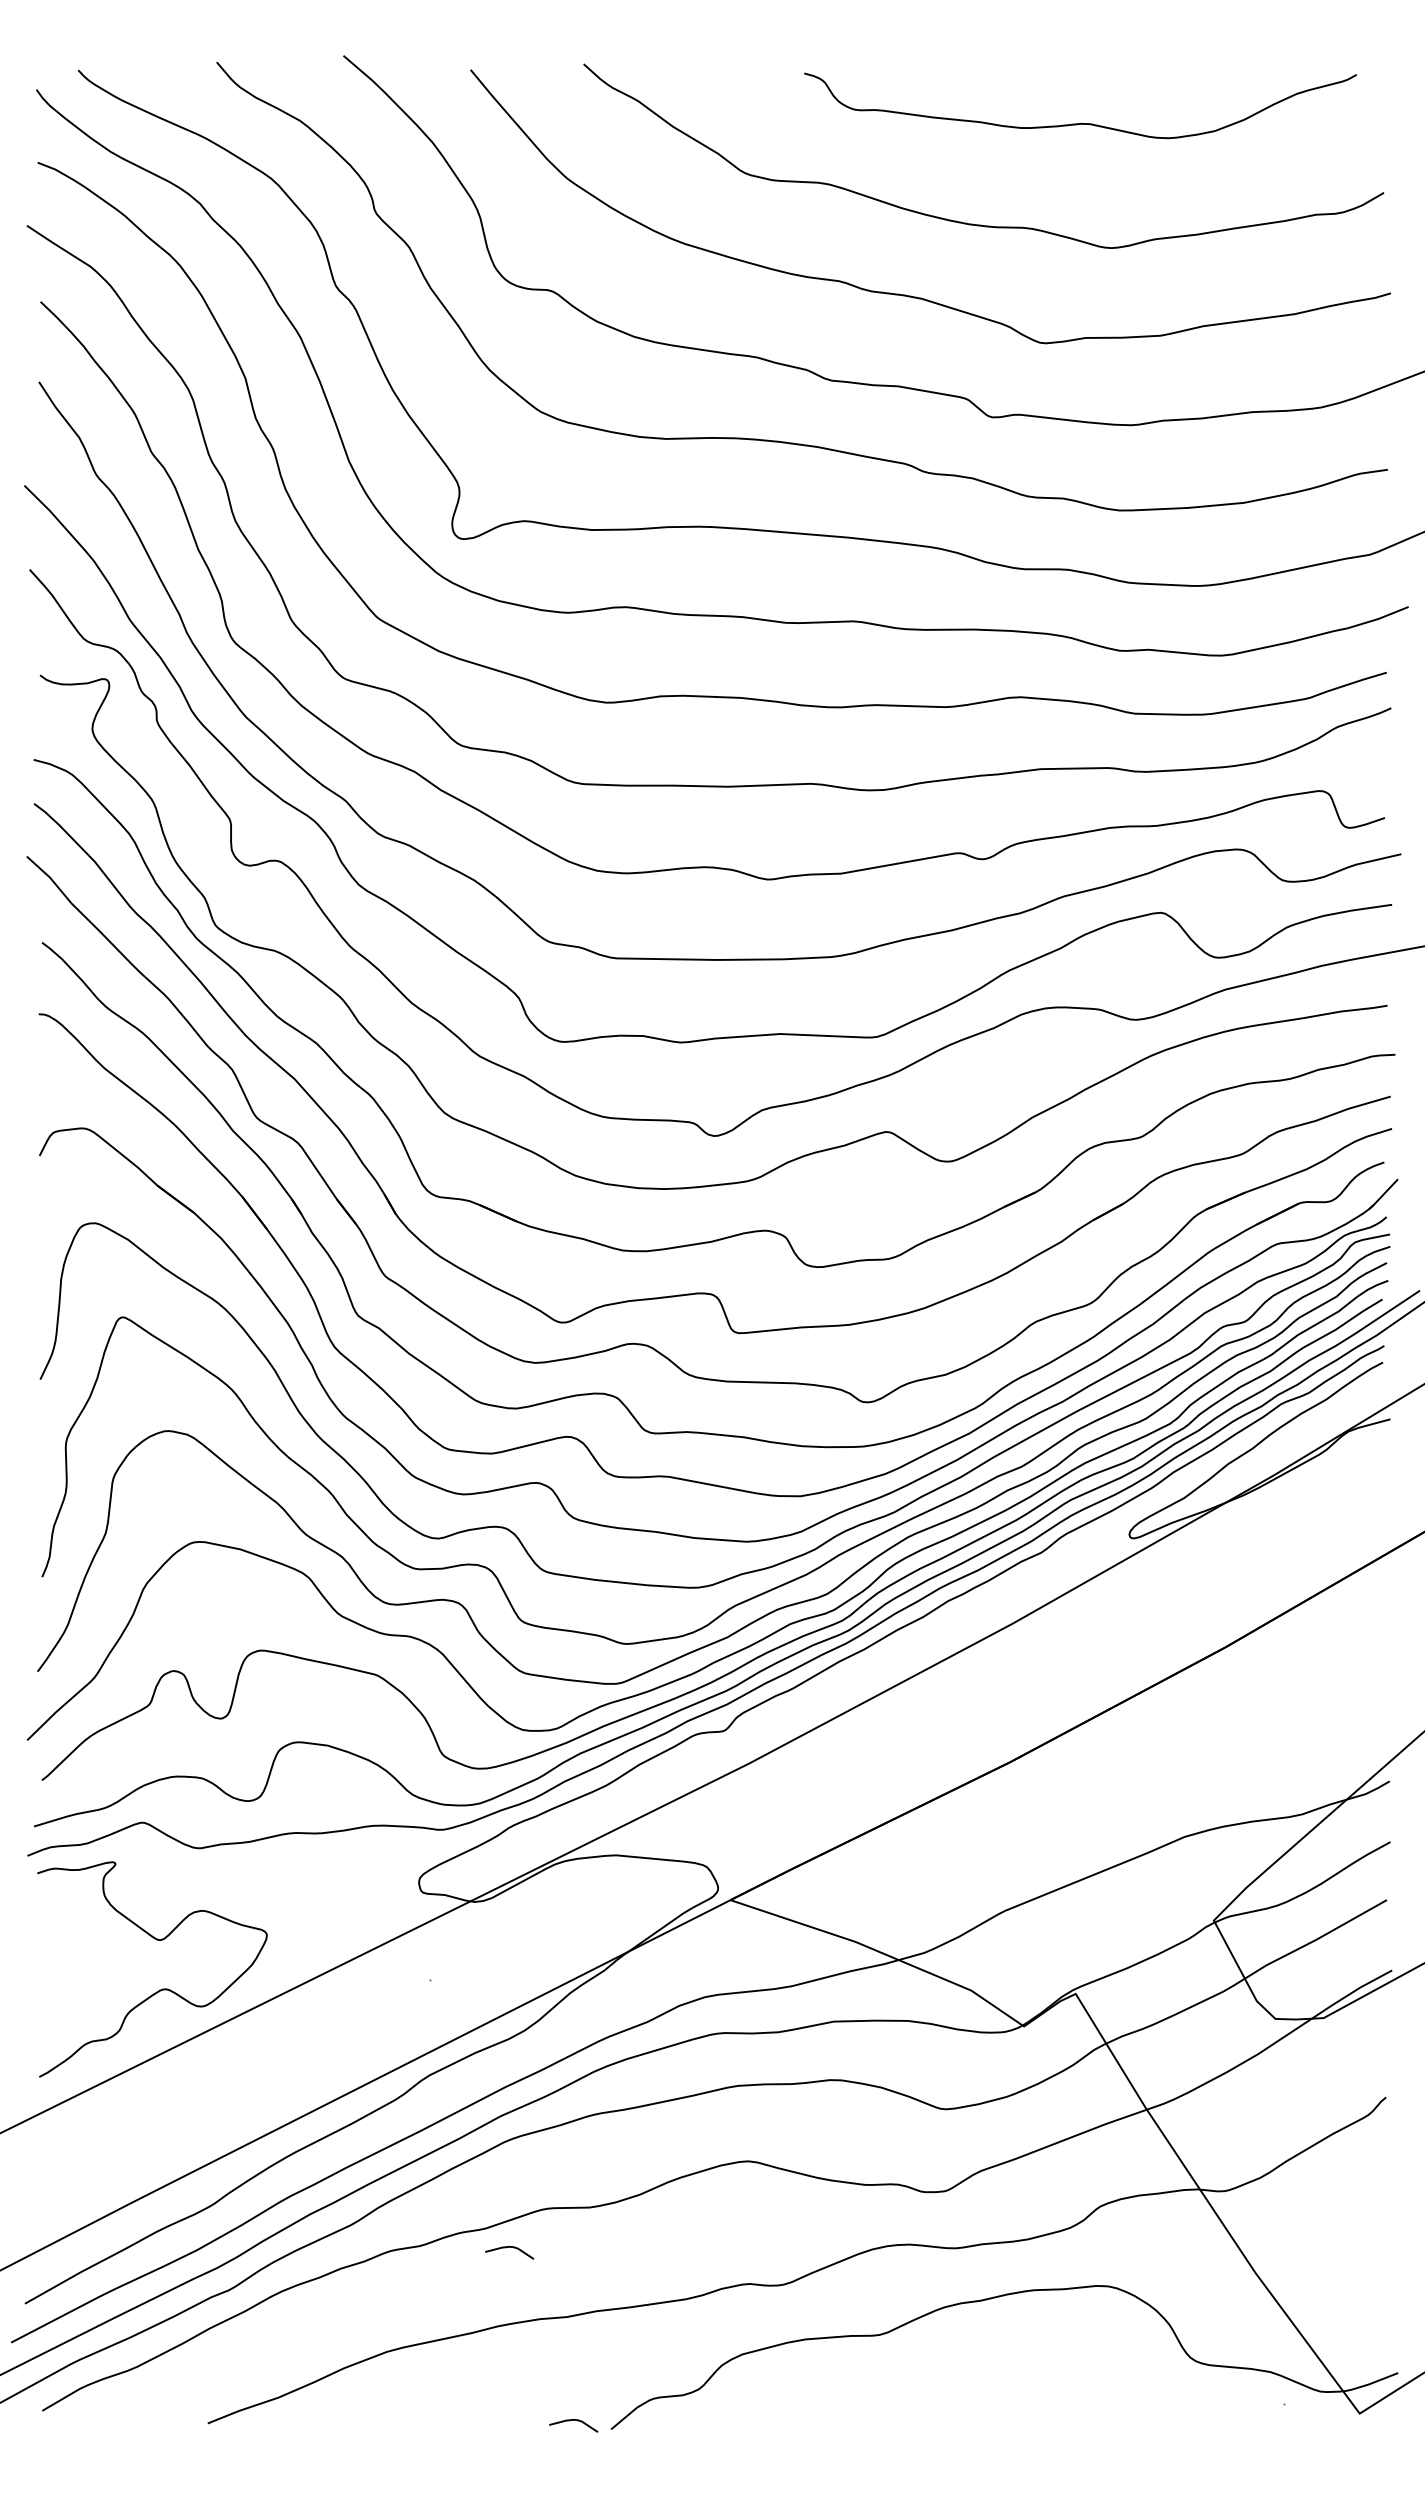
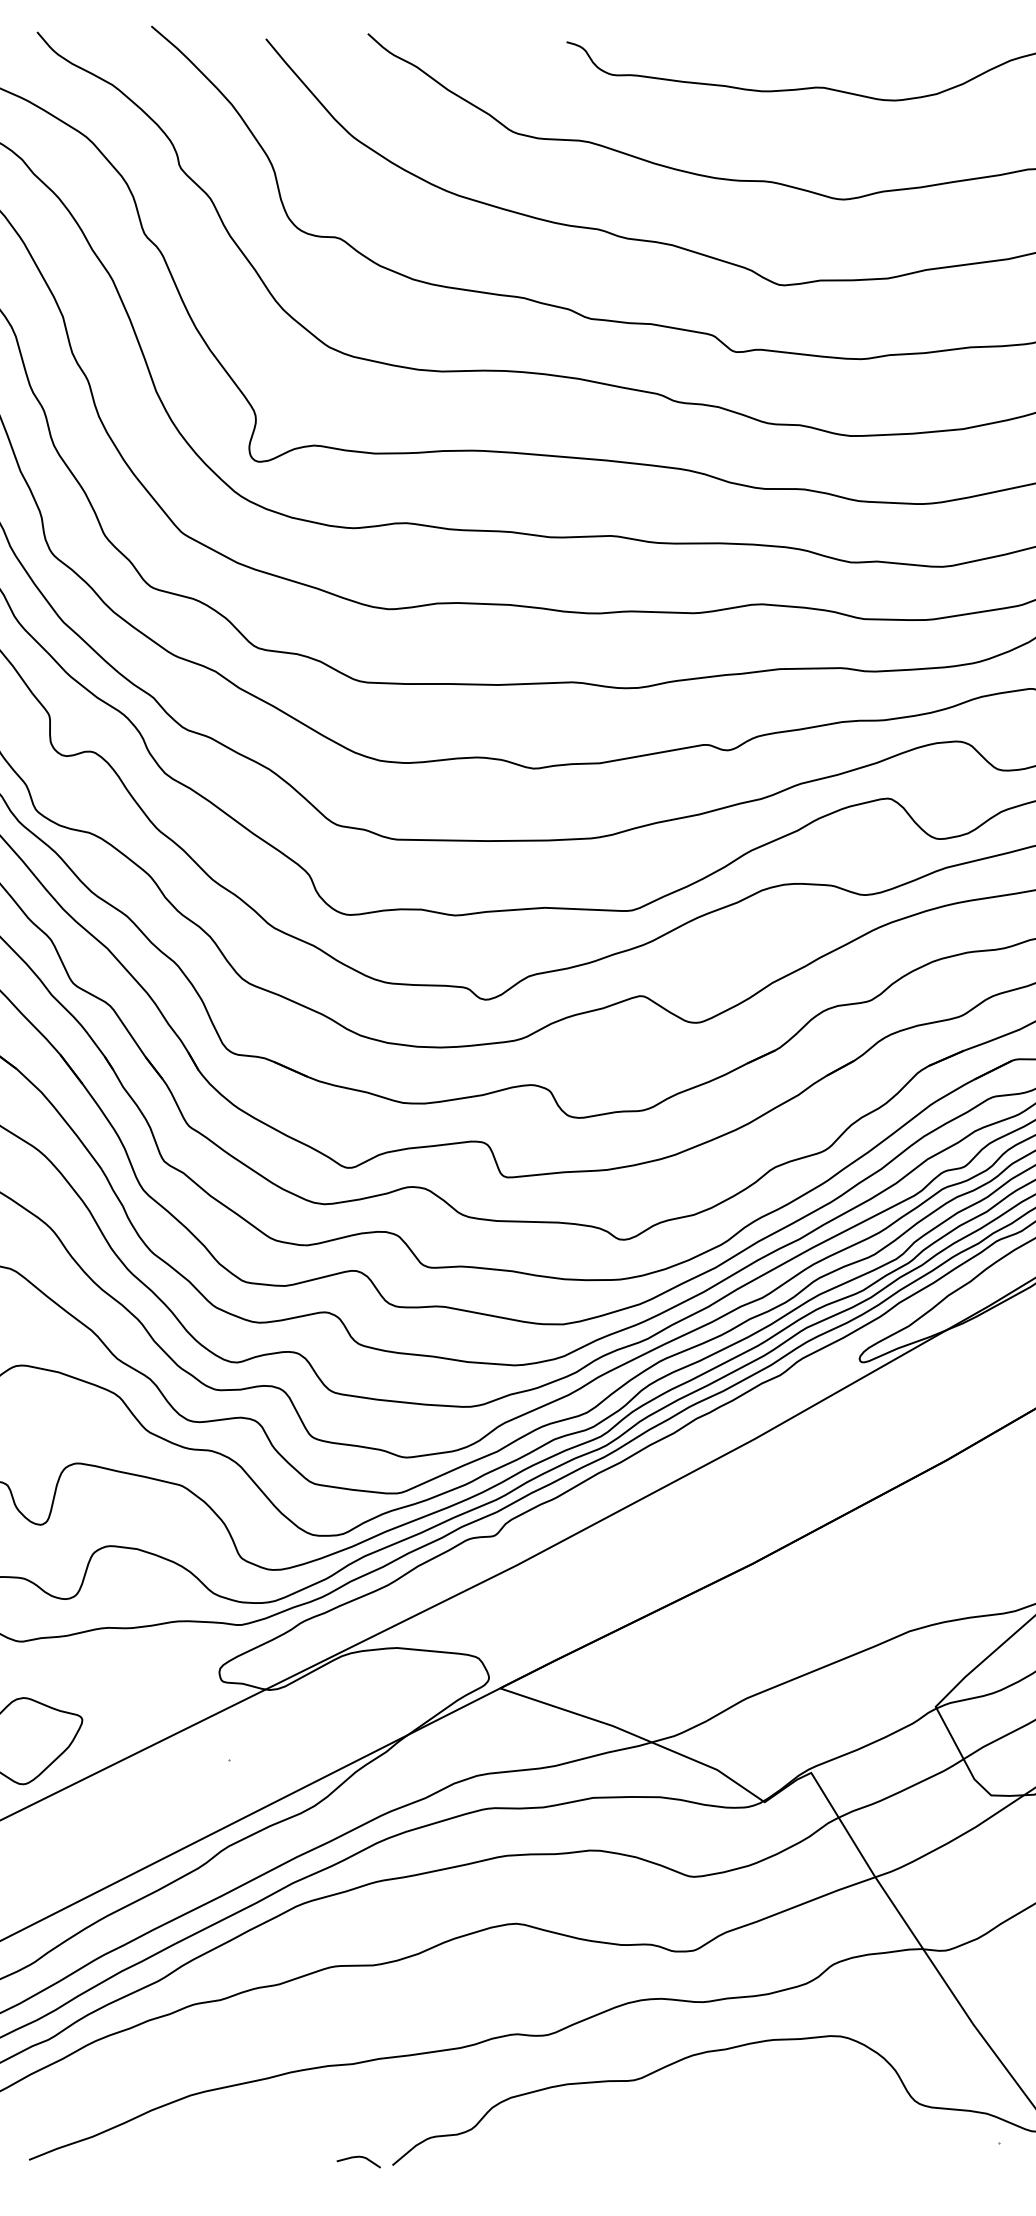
curve: (509, 2247) -> (300, 2001), removed

